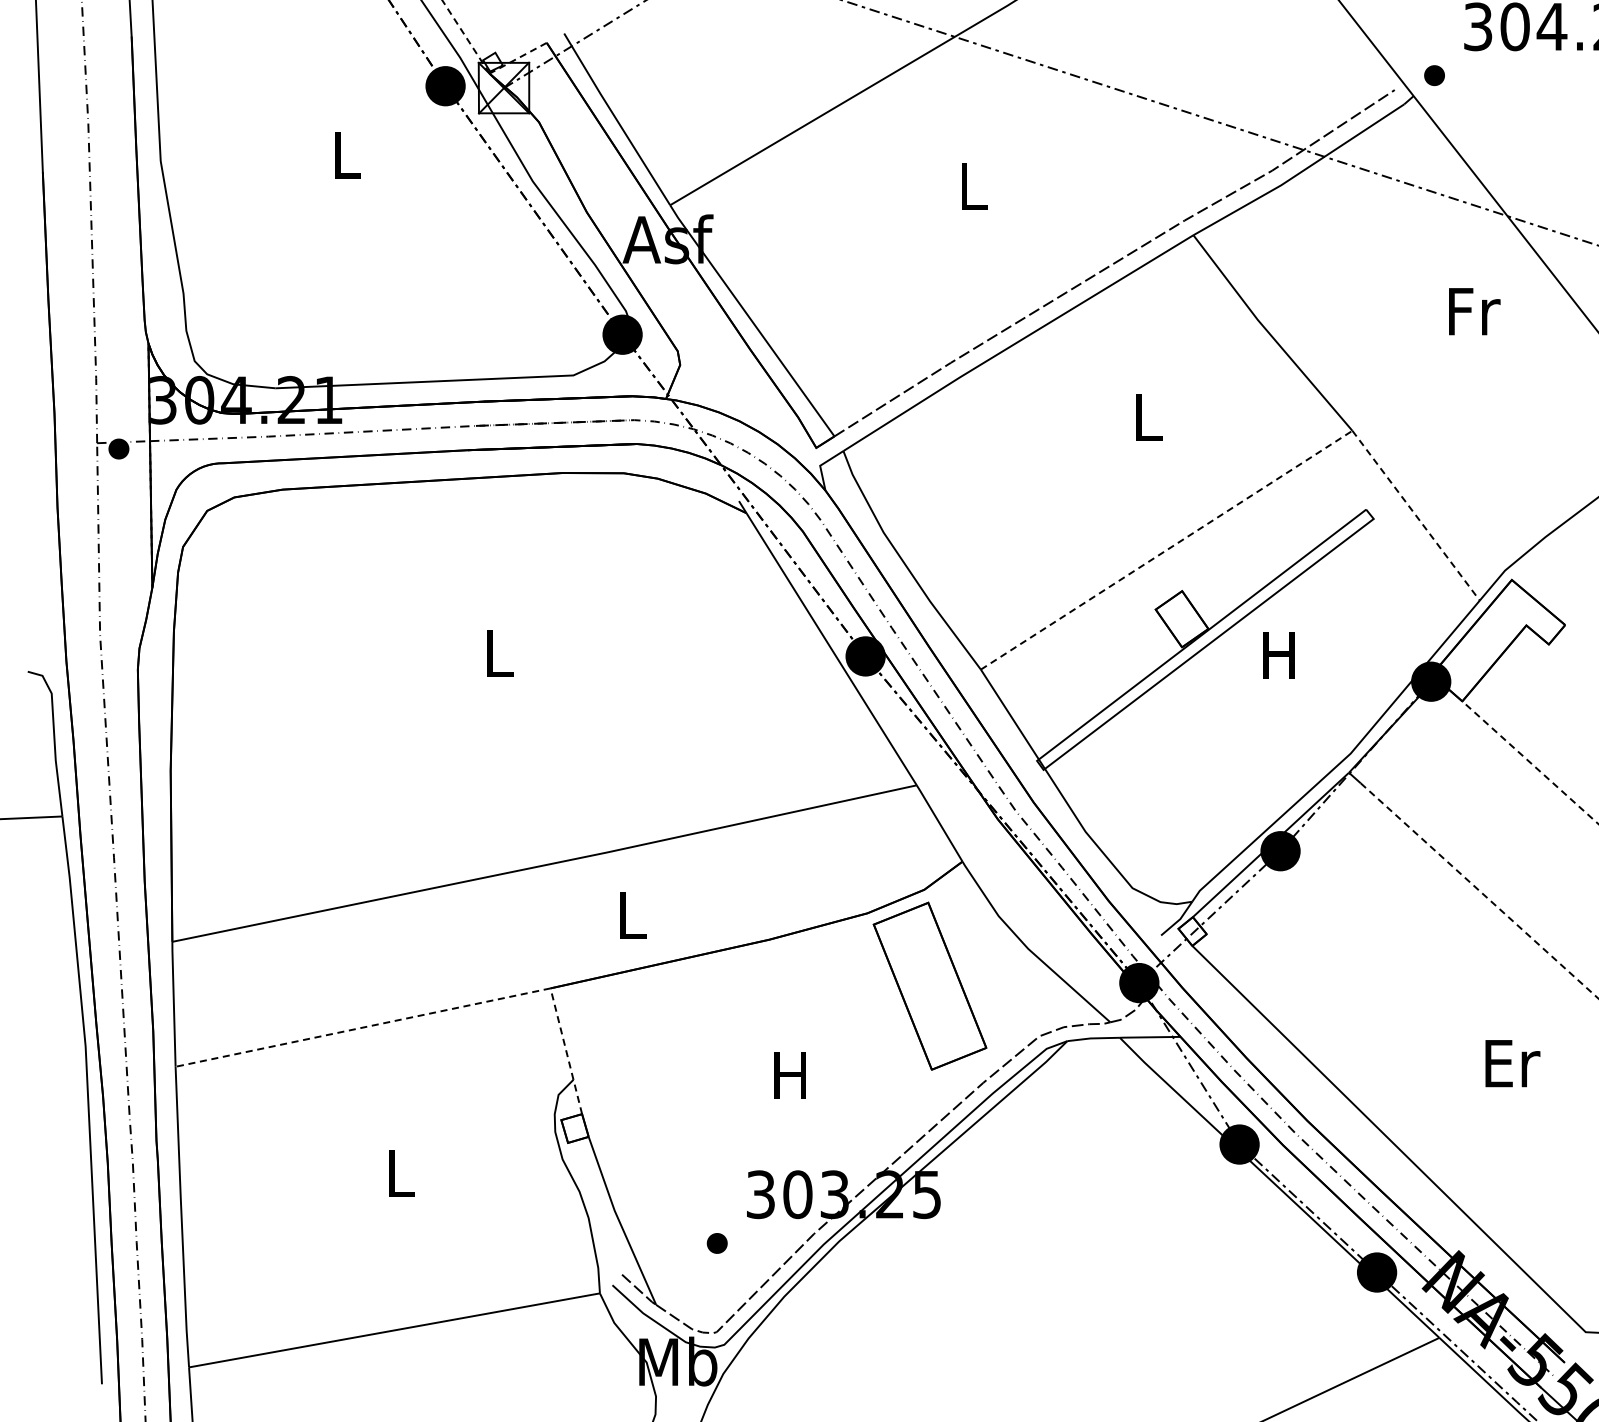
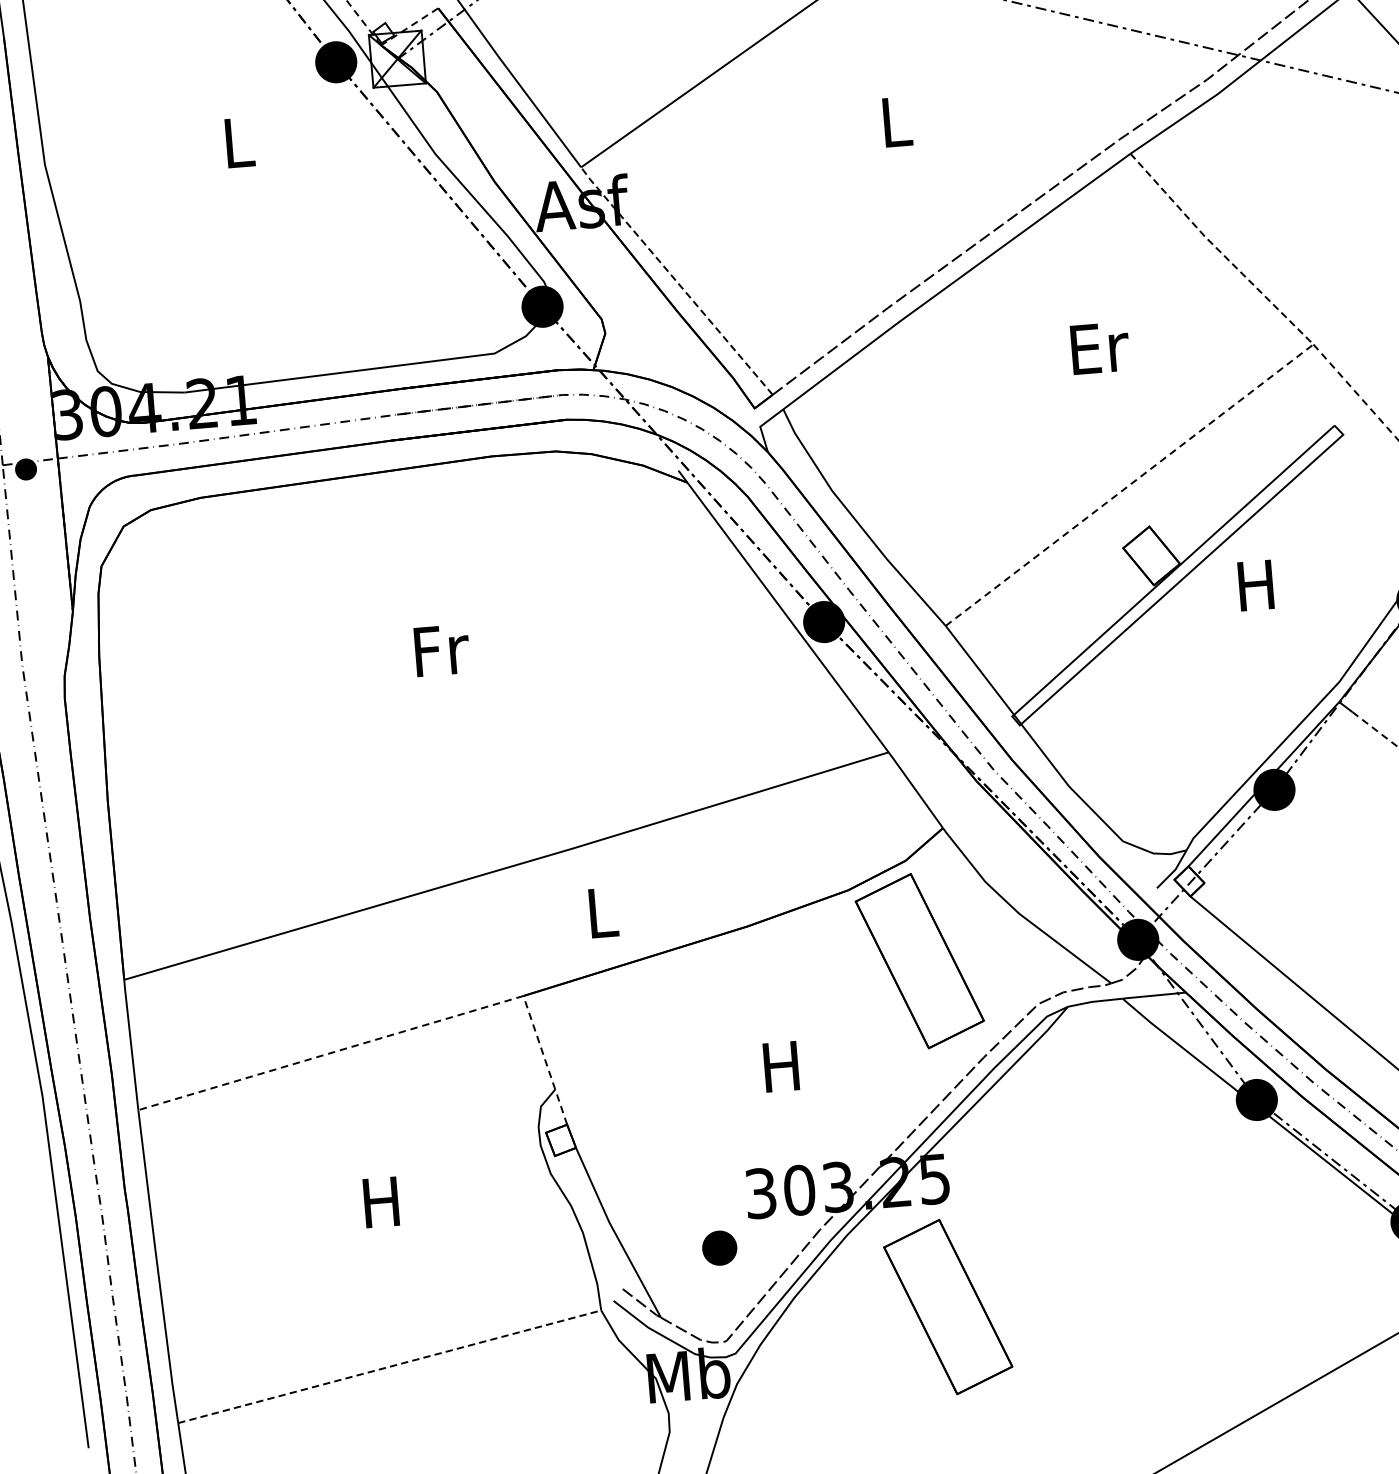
line: (751, 320) -> (676, 280), solid -> dashed
line: (1270, 334) -> (1219, 250), solid -> dashed
text: (1149, 417) -> (1100, 347), L -> Er
text: (500, 653) -> (442, 650), L -> Fr
text: (398, 1173) -> (380, 1202), L -> H
part: (716, 1243) -> (718, 1248), size x1.6
part: (929, 1316) -> (947, 1306), added
line: (394, 1330) -> (389, 1366), solid -> dashed

